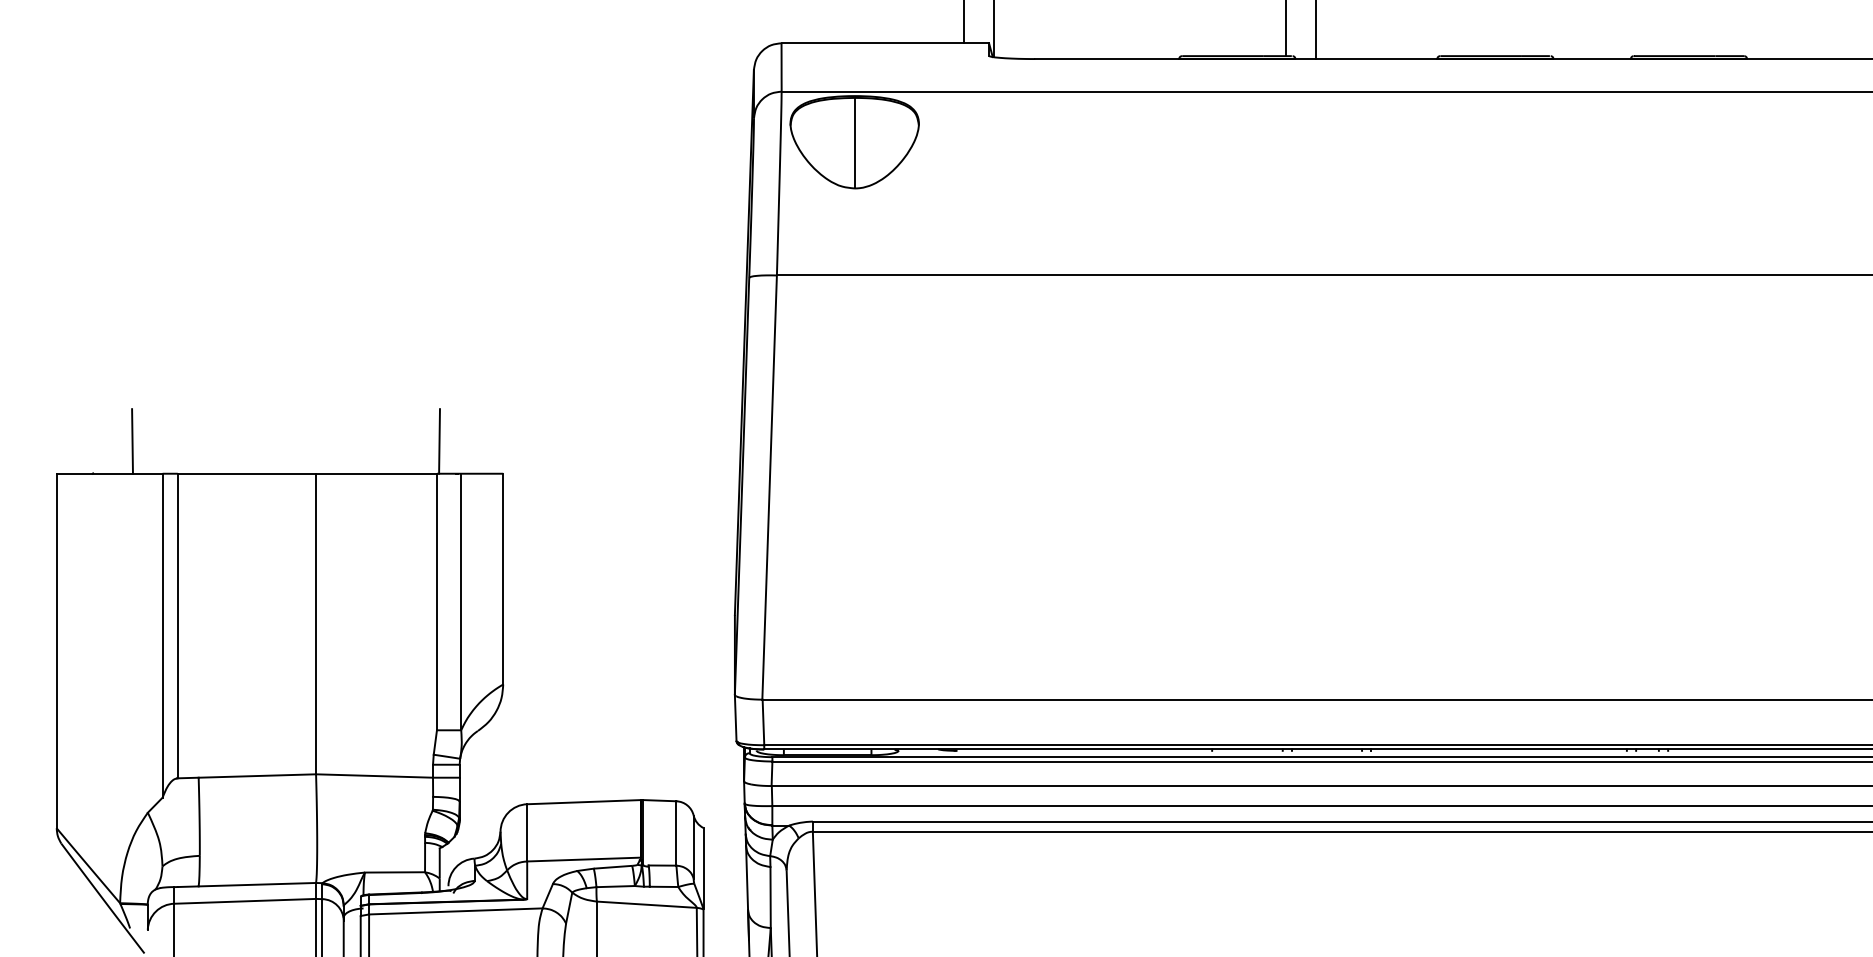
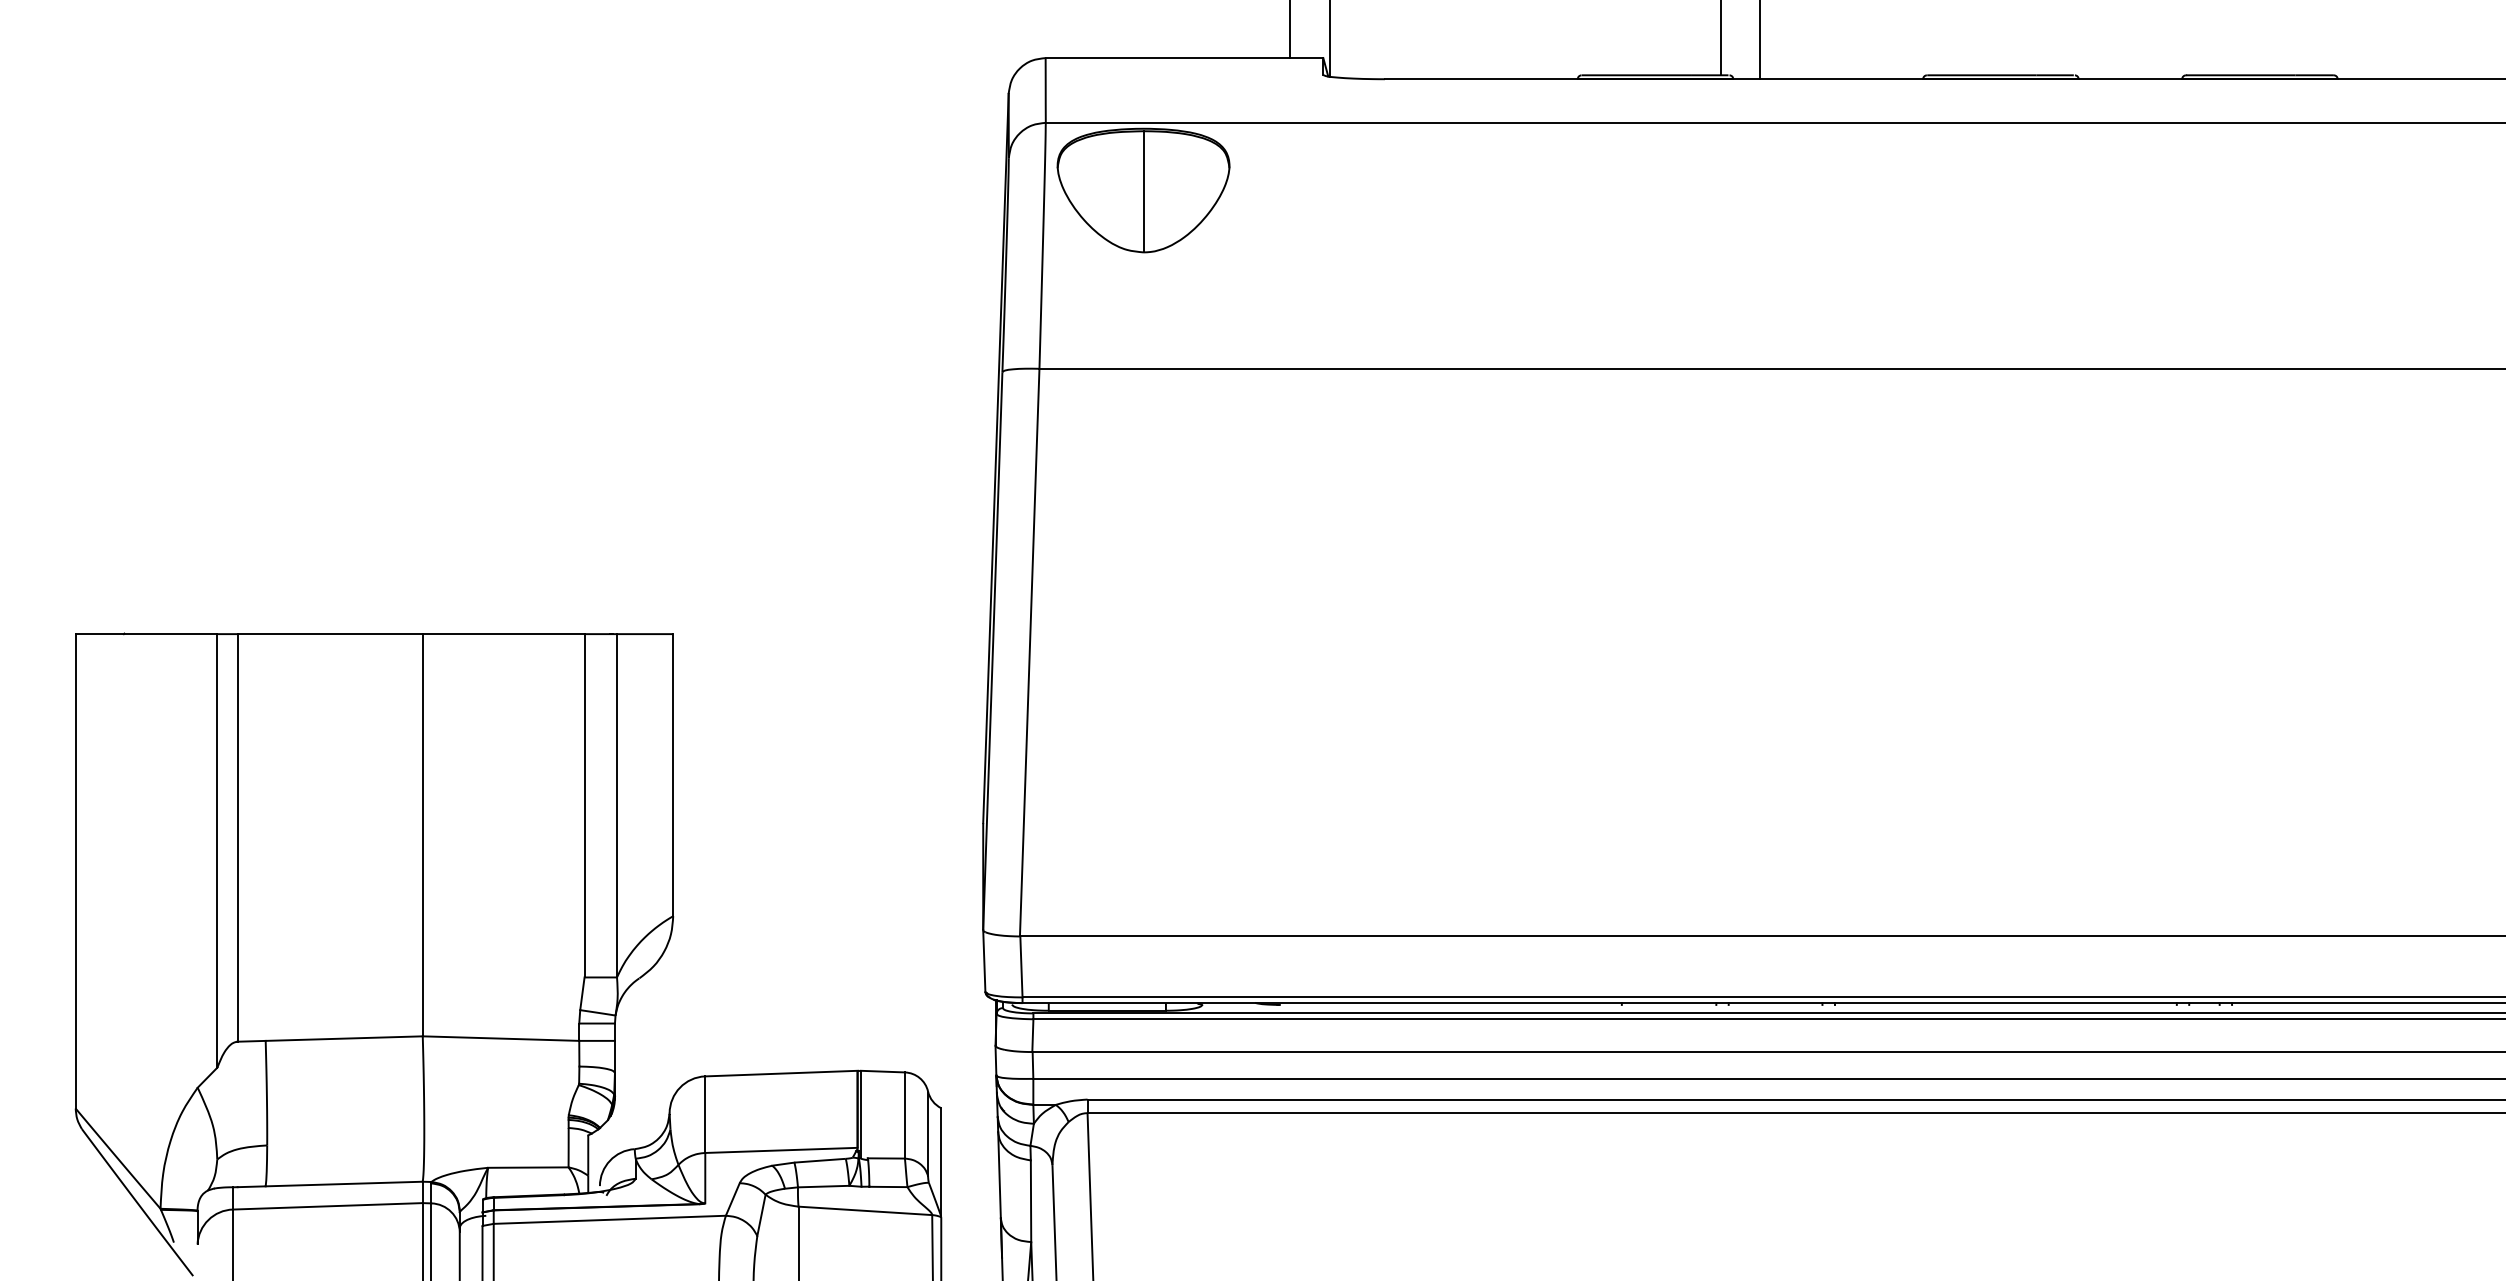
line: (132, 441) -> (176, 590), removed
line: (439, 441) -> (587, 590), removed

